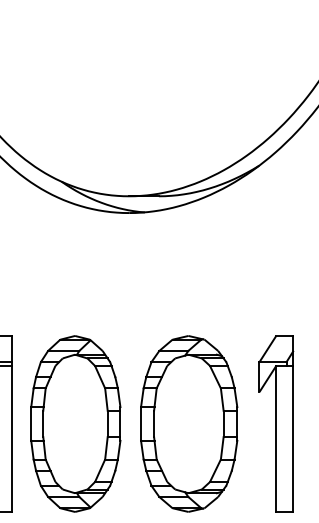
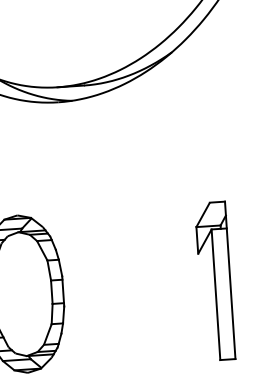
part: (189, 423) -> (124, 286), removed
part: (276, 423) -> (215, 280), moved

